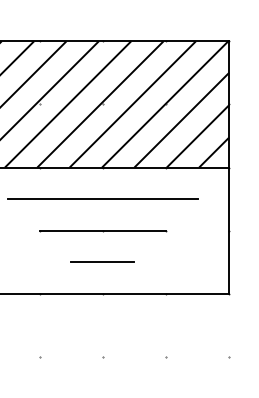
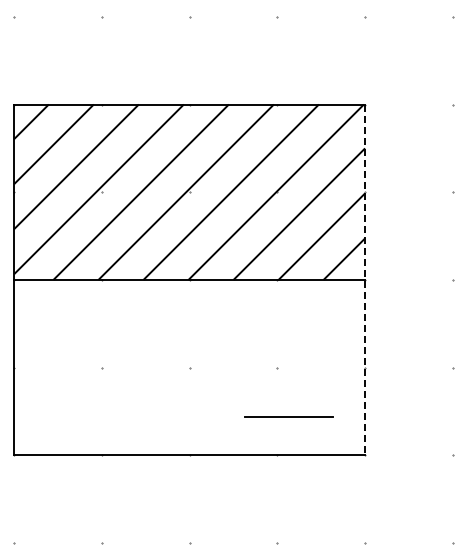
line: (229, 167) -> (365, 280), solid -> dashed
line: (102, 198) -> (189, 323), removed
line: (102, 230) -> (189, 367), removed
line: (102, 262) -> (288, 416), moved

